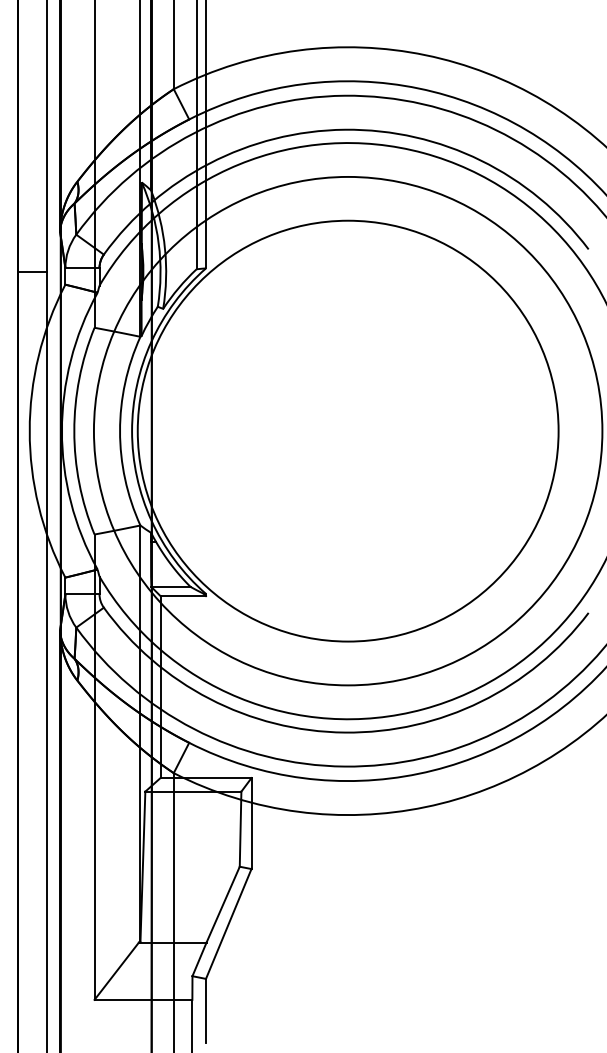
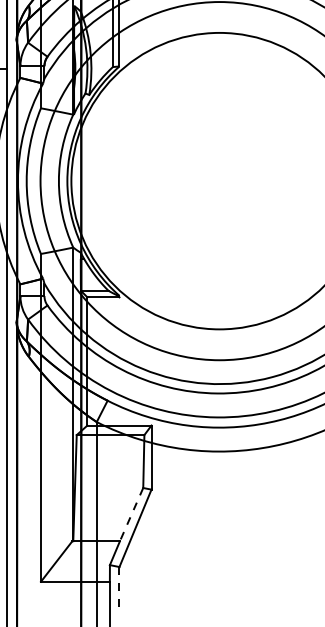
line: (222, 905) -> (131, 515), solid -> dashed
line: (206, 1011) -> (119, 589), solid -> dashed

